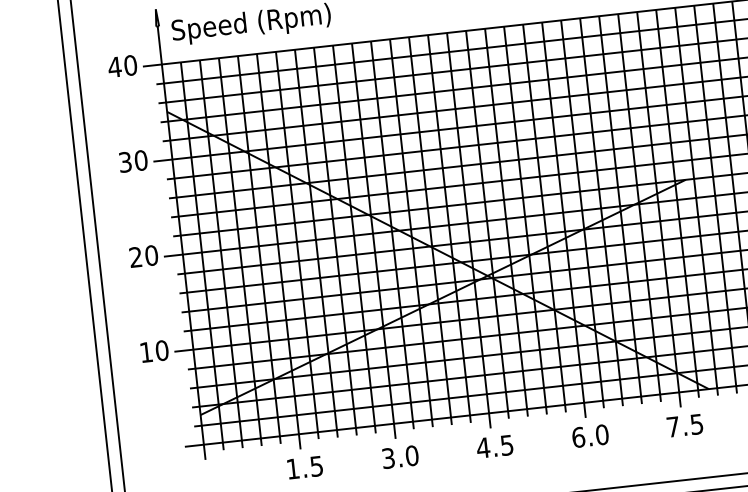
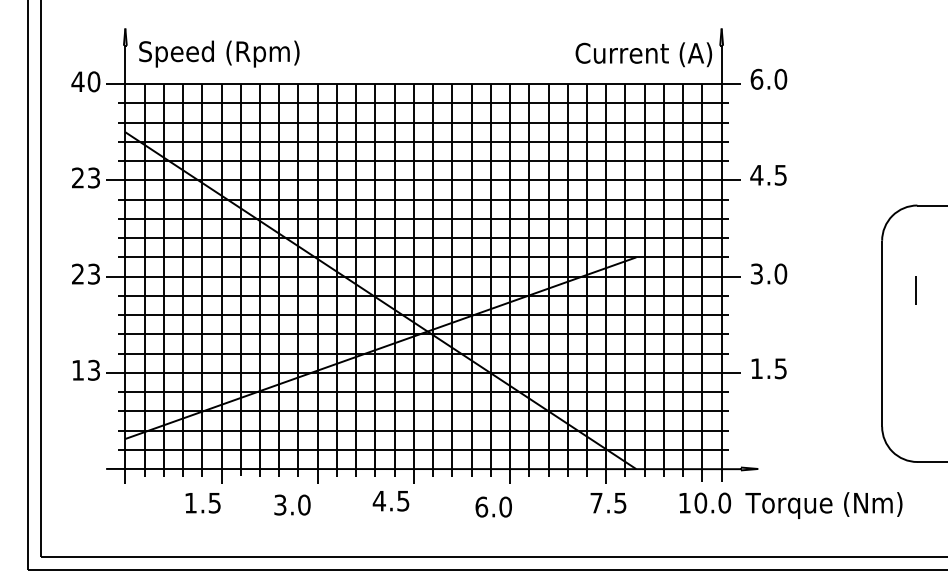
text: (133, 160) -> (86, 177), 30 -> 23
text: (151, 254) -> (93, 273), 20 -> 23
text: (161, 349) -> (93, 369), 10 -> 13
text: (590, 435) -> (493, 506), moved
text: (494, 447) -> (390, 501), moved
text: (400, 456) -> (292, 504), moved
text: (304, 468) -> (202, 503), moved

